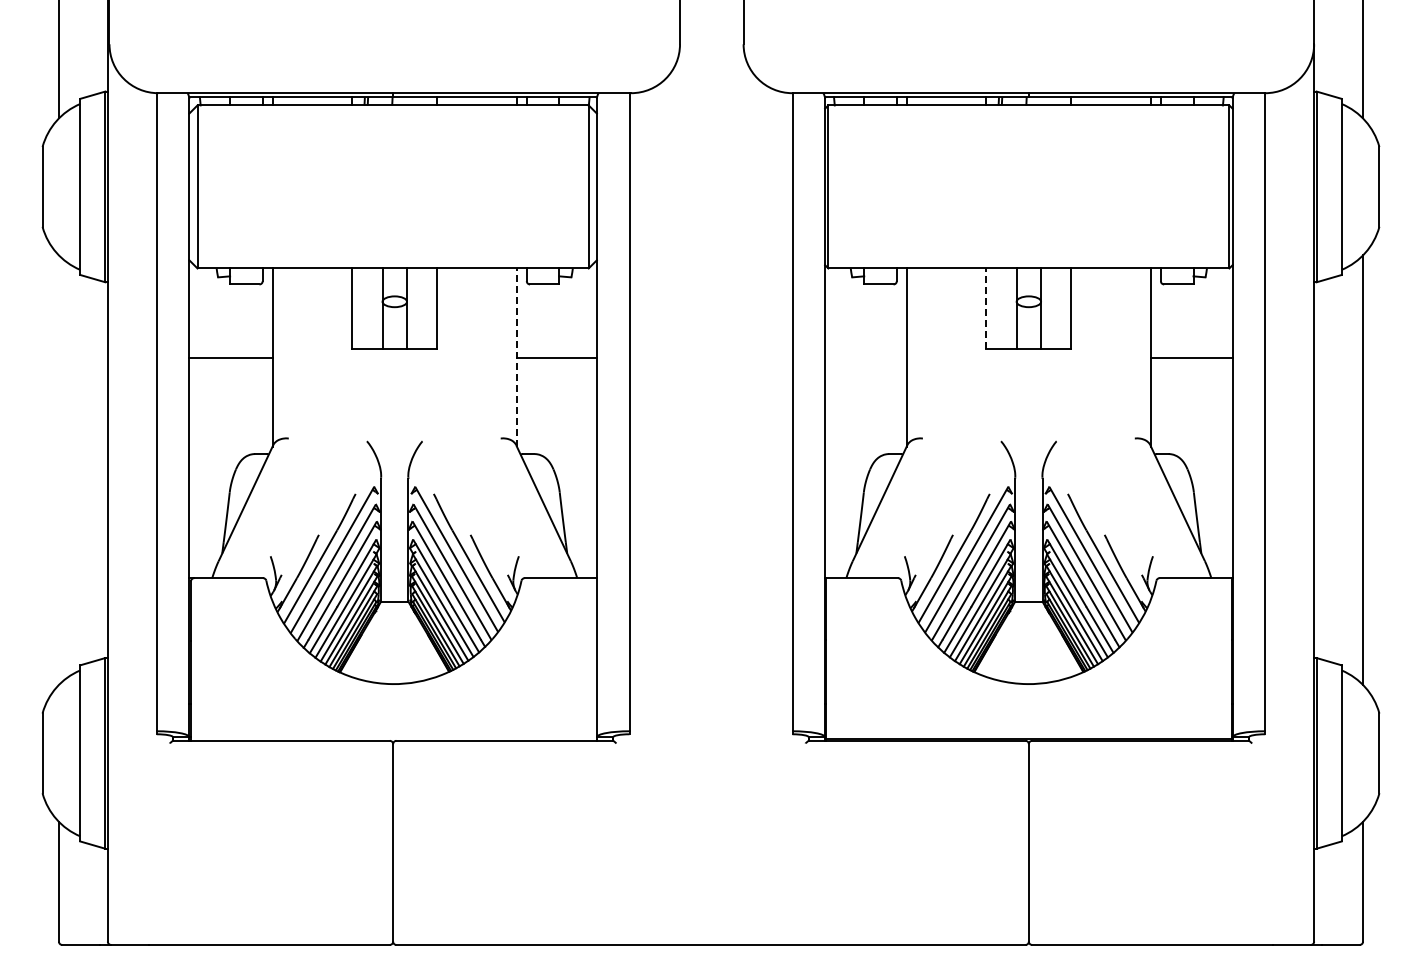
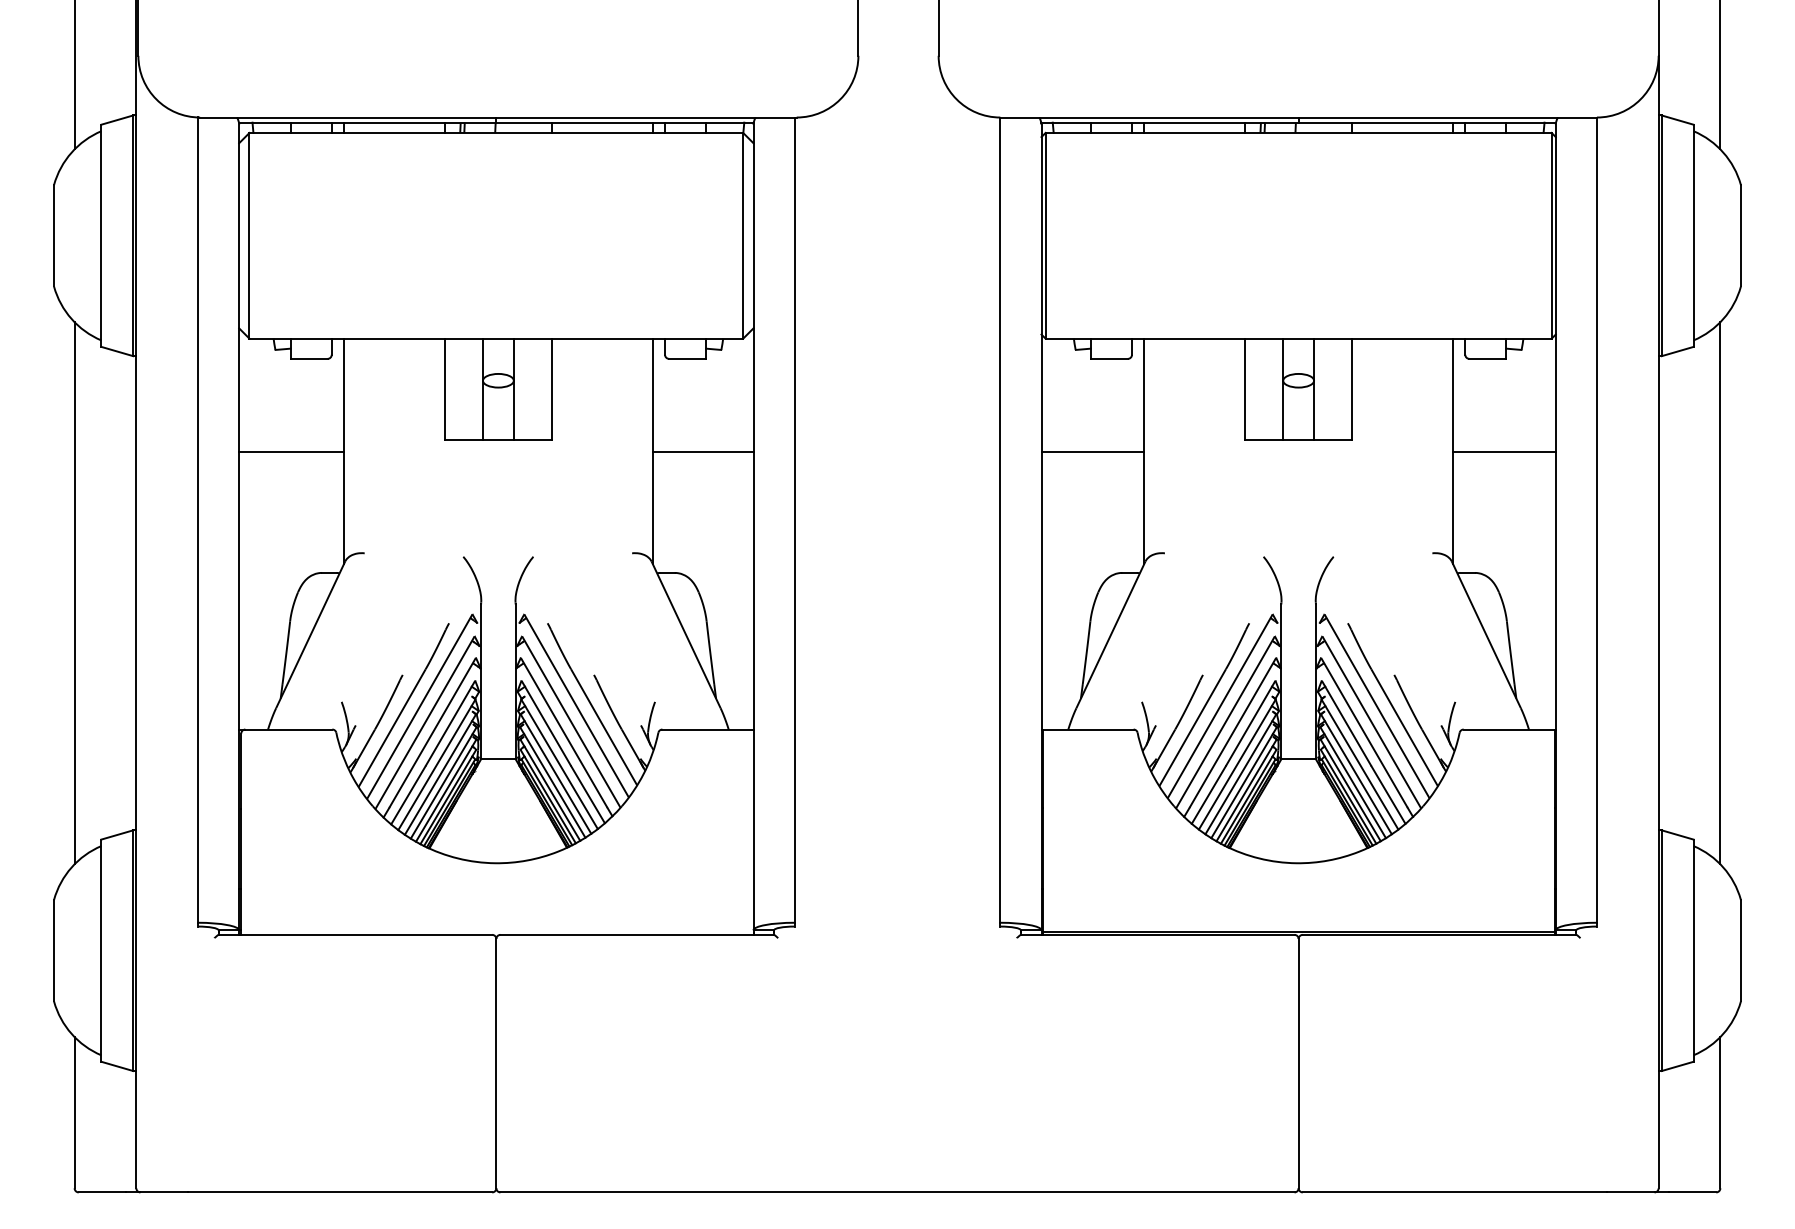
line: (986, 308) -> (1245, 389), dashed -> solid
line: (517, 357) -> (653, 451), dashed -> solid
line: (865, 358) -> (1092, 452), added
line: (58, 469) -> (74, 592), added

